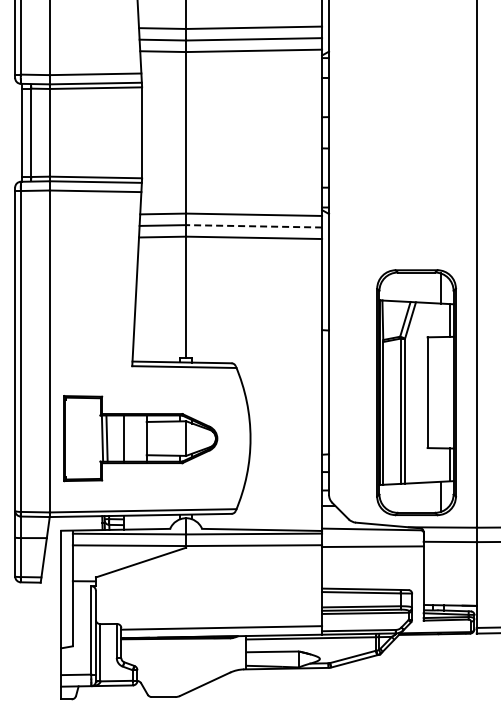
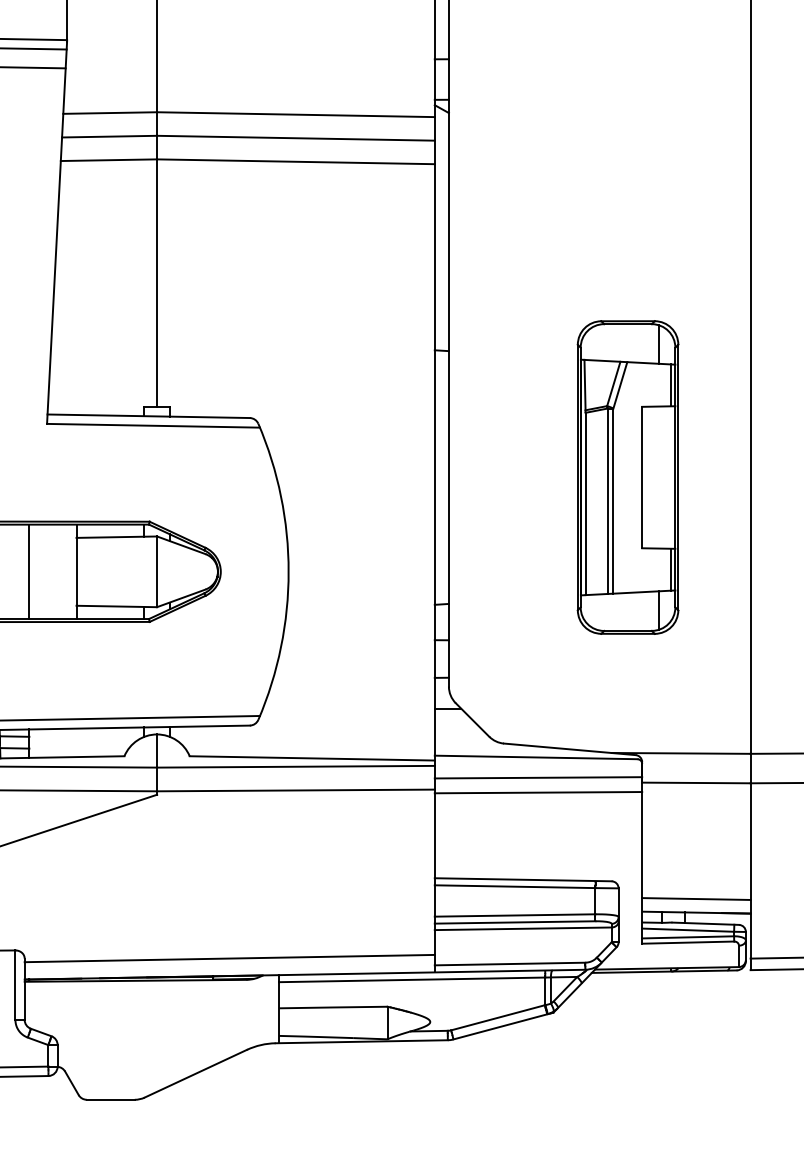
line: (254, 226) -> (296, 138), dashed -> solid
part: (416, 391) -> (627, 475), size x0.62
line: (372, 539) -> (537, 777), added
line: (449, 598) -> (695, 898), added

